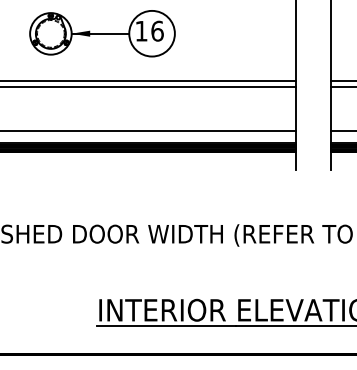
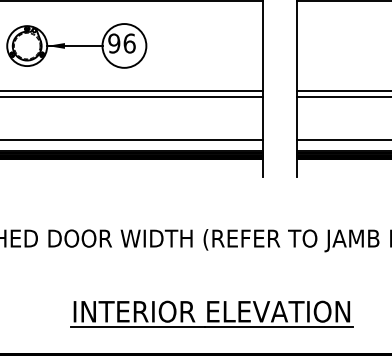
text: (141, 31) -> (114, 43), 16 -> 96

